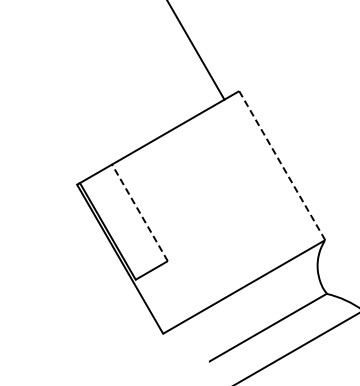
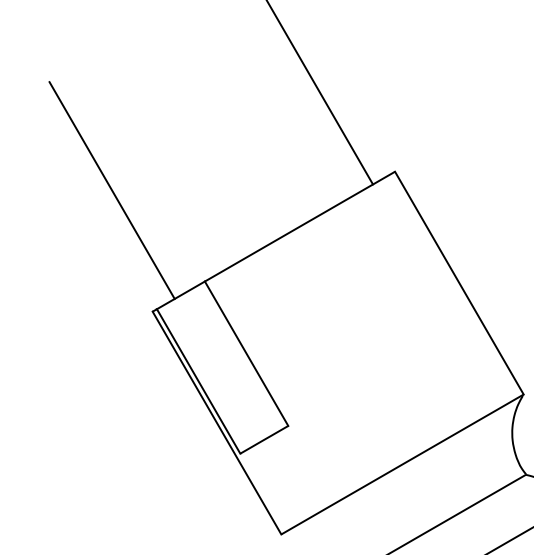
line: (49, 103) -> (111, 190), added
line: (281, 165) -> (458, 282), dashed -> solid
line: (139, 212) -> (245, 353), dashed -> solid

